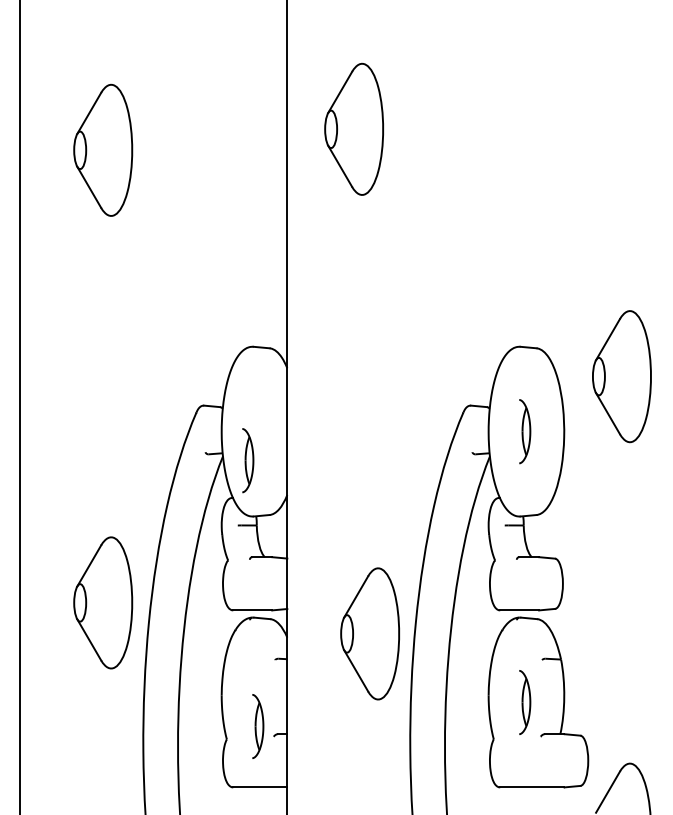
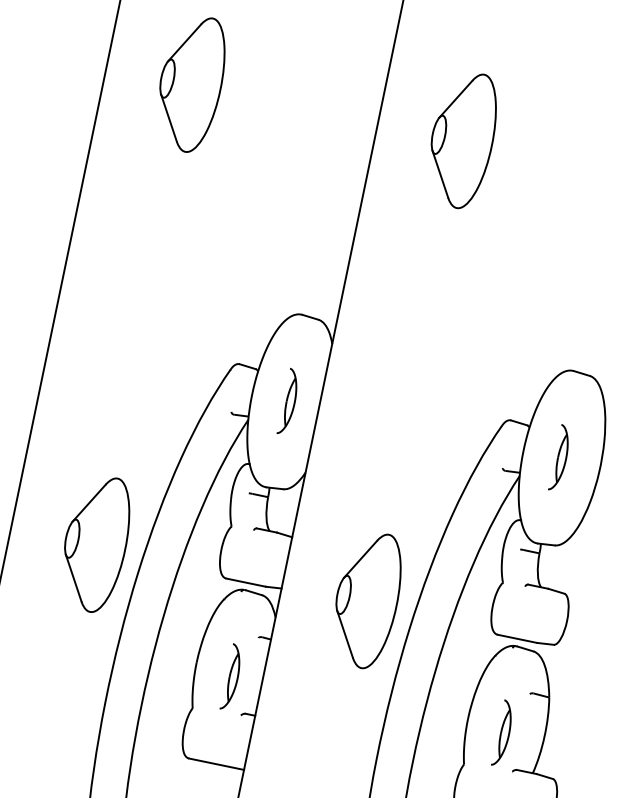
part: (353, 128) -> (461, 138), moved
part: (248, 460) -> (289, 401), moved
part: (369, 633) -> (366, 599), moved
part: (258, 726) -> (232, 677), moved

